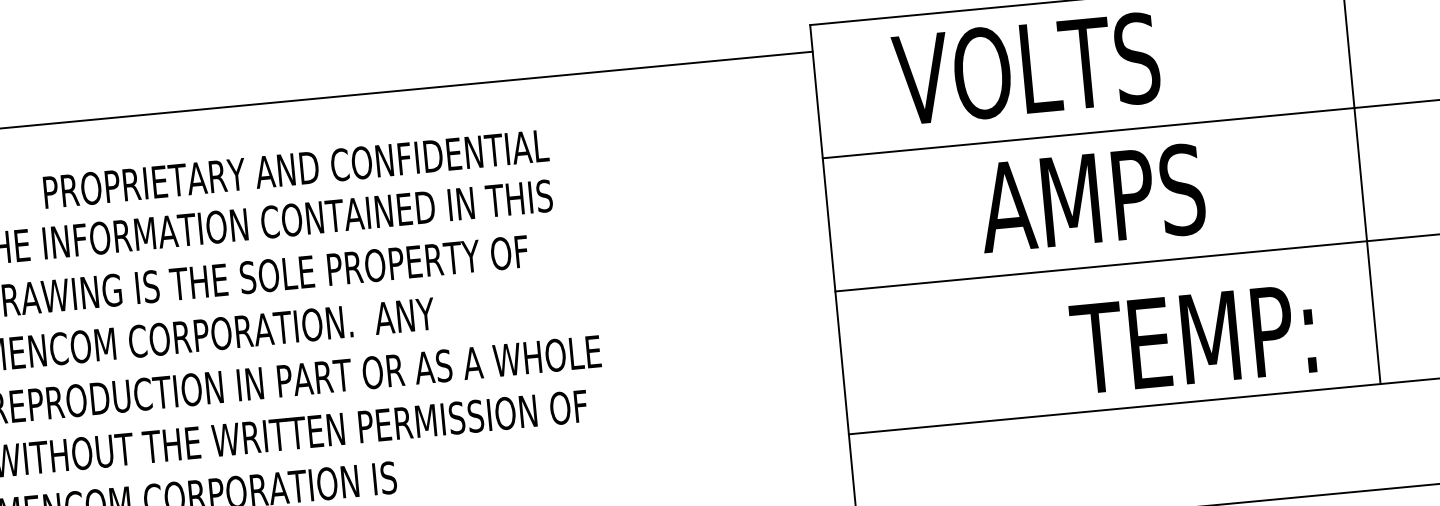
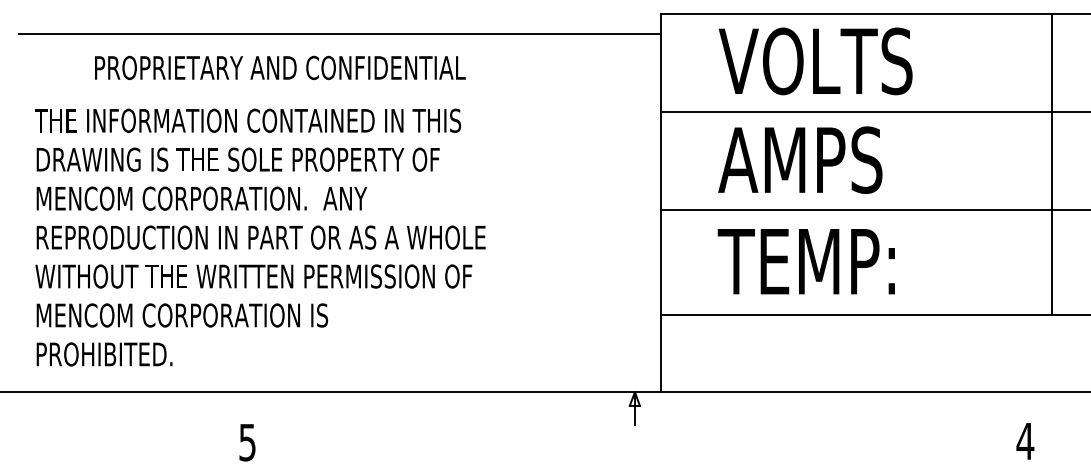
text: (296, 168) -> (280, 67), moved
text: (1091, 197) -> (800, 159), moved
text: (1191, 338) -> (805, 261), moved

